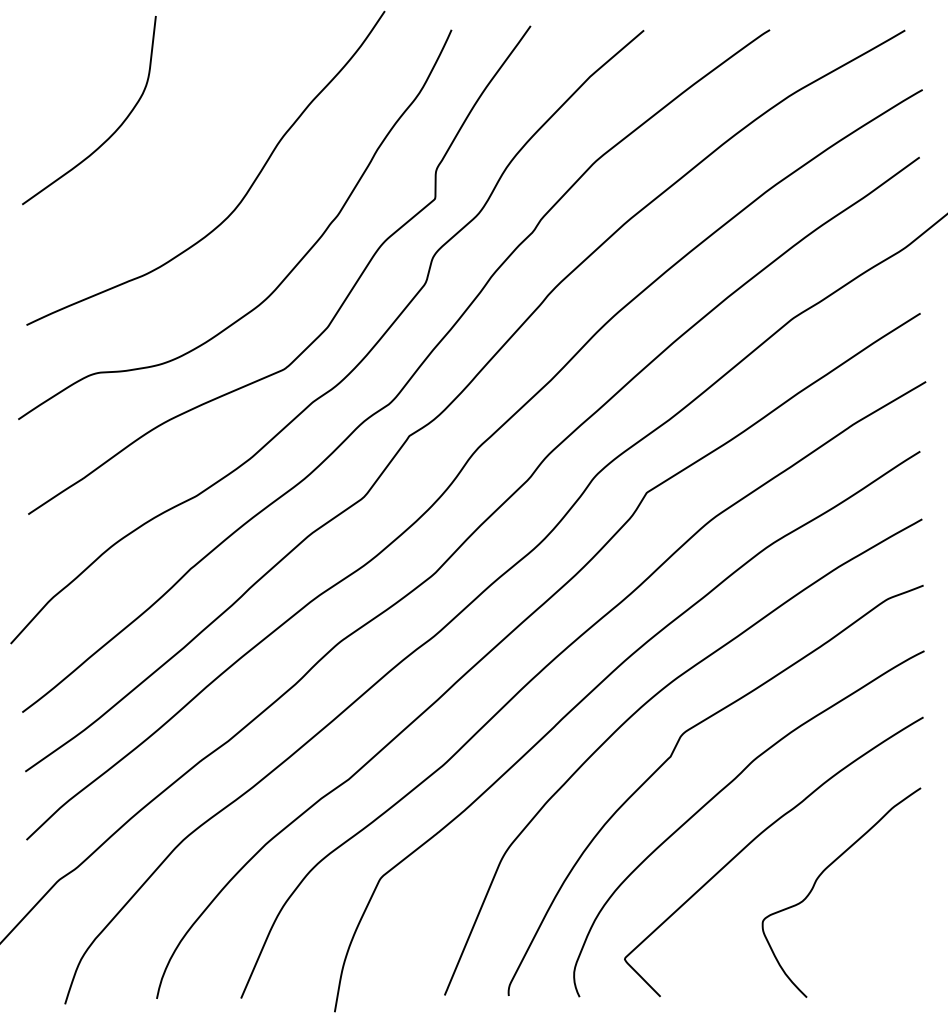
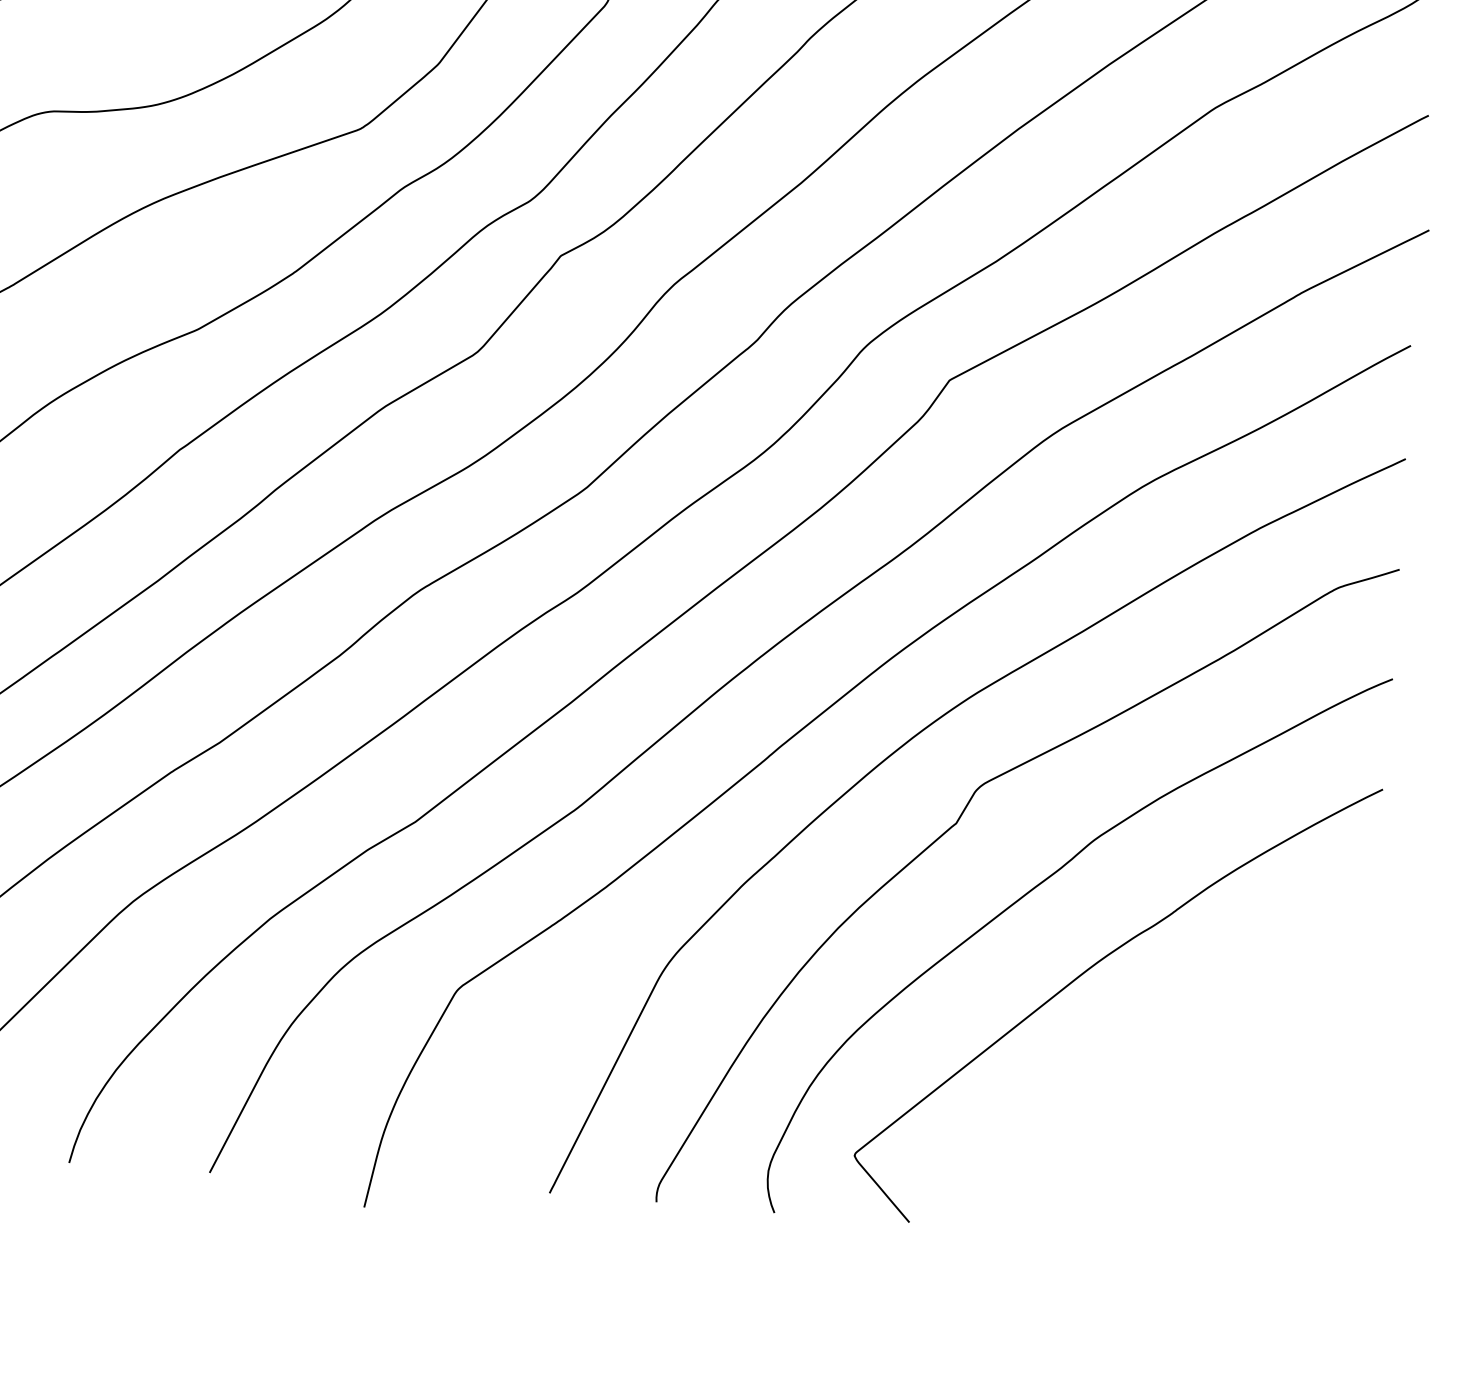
curve: (820, 876) -> (1191, 1041), removed

